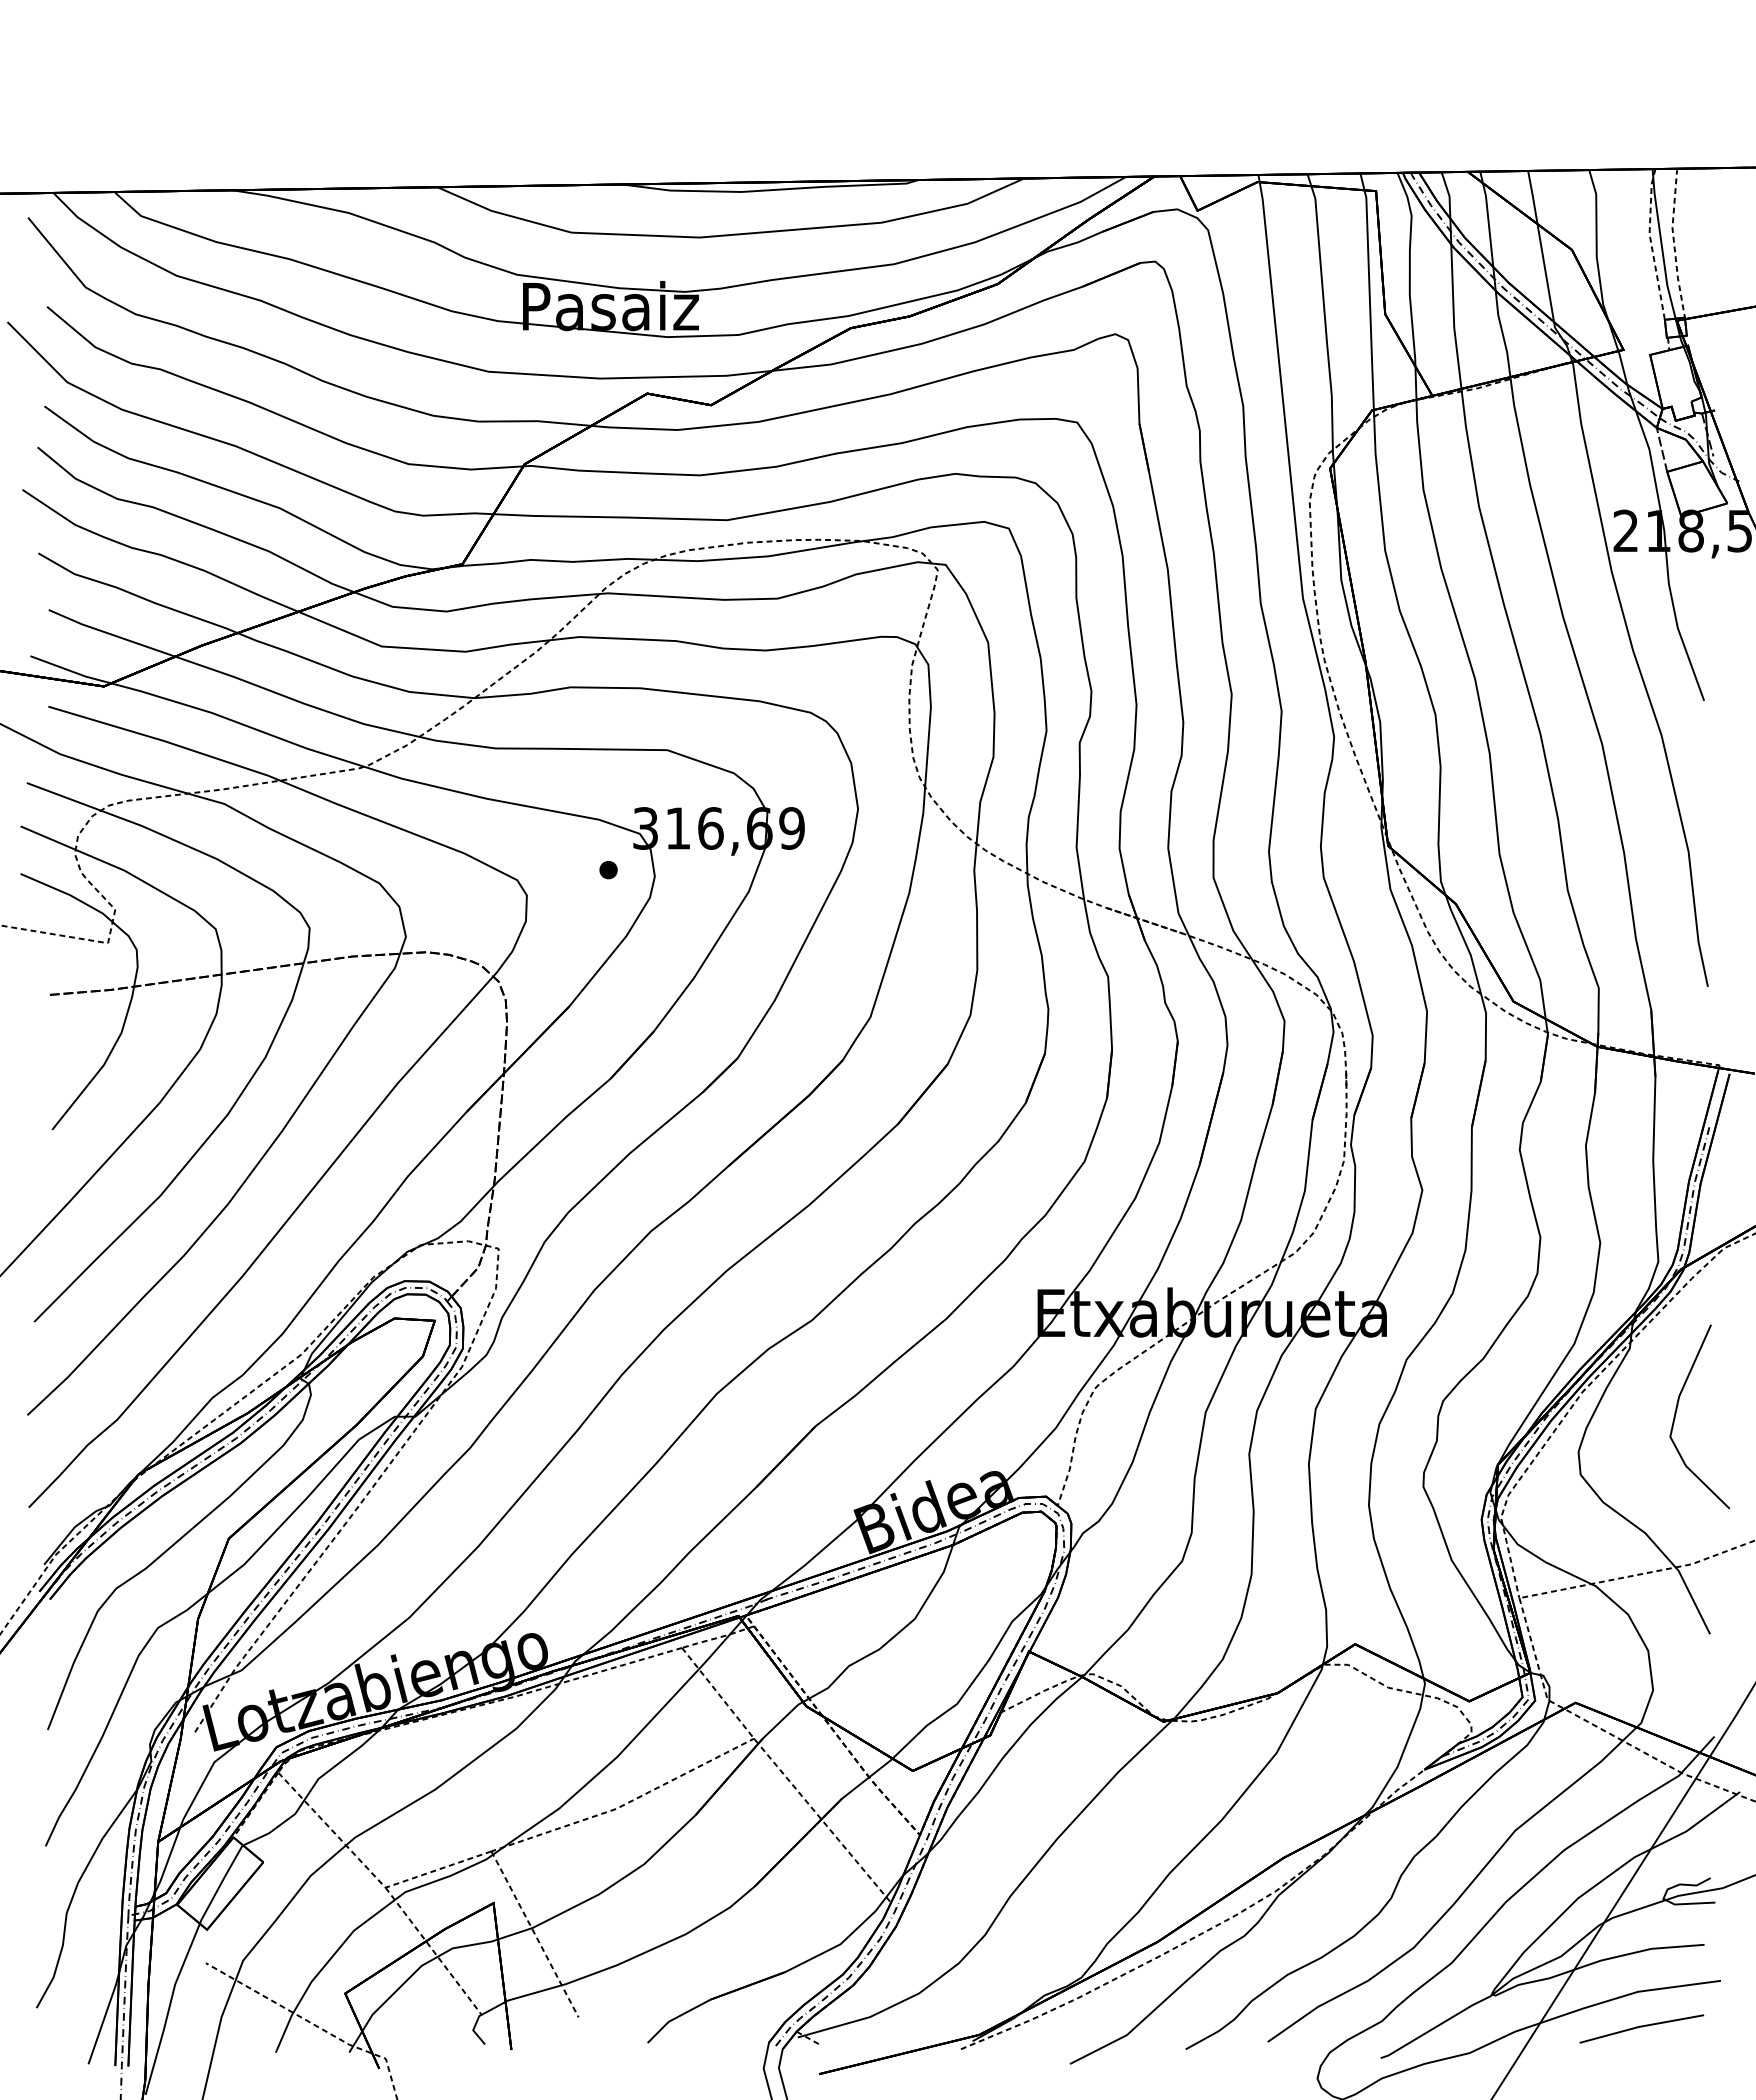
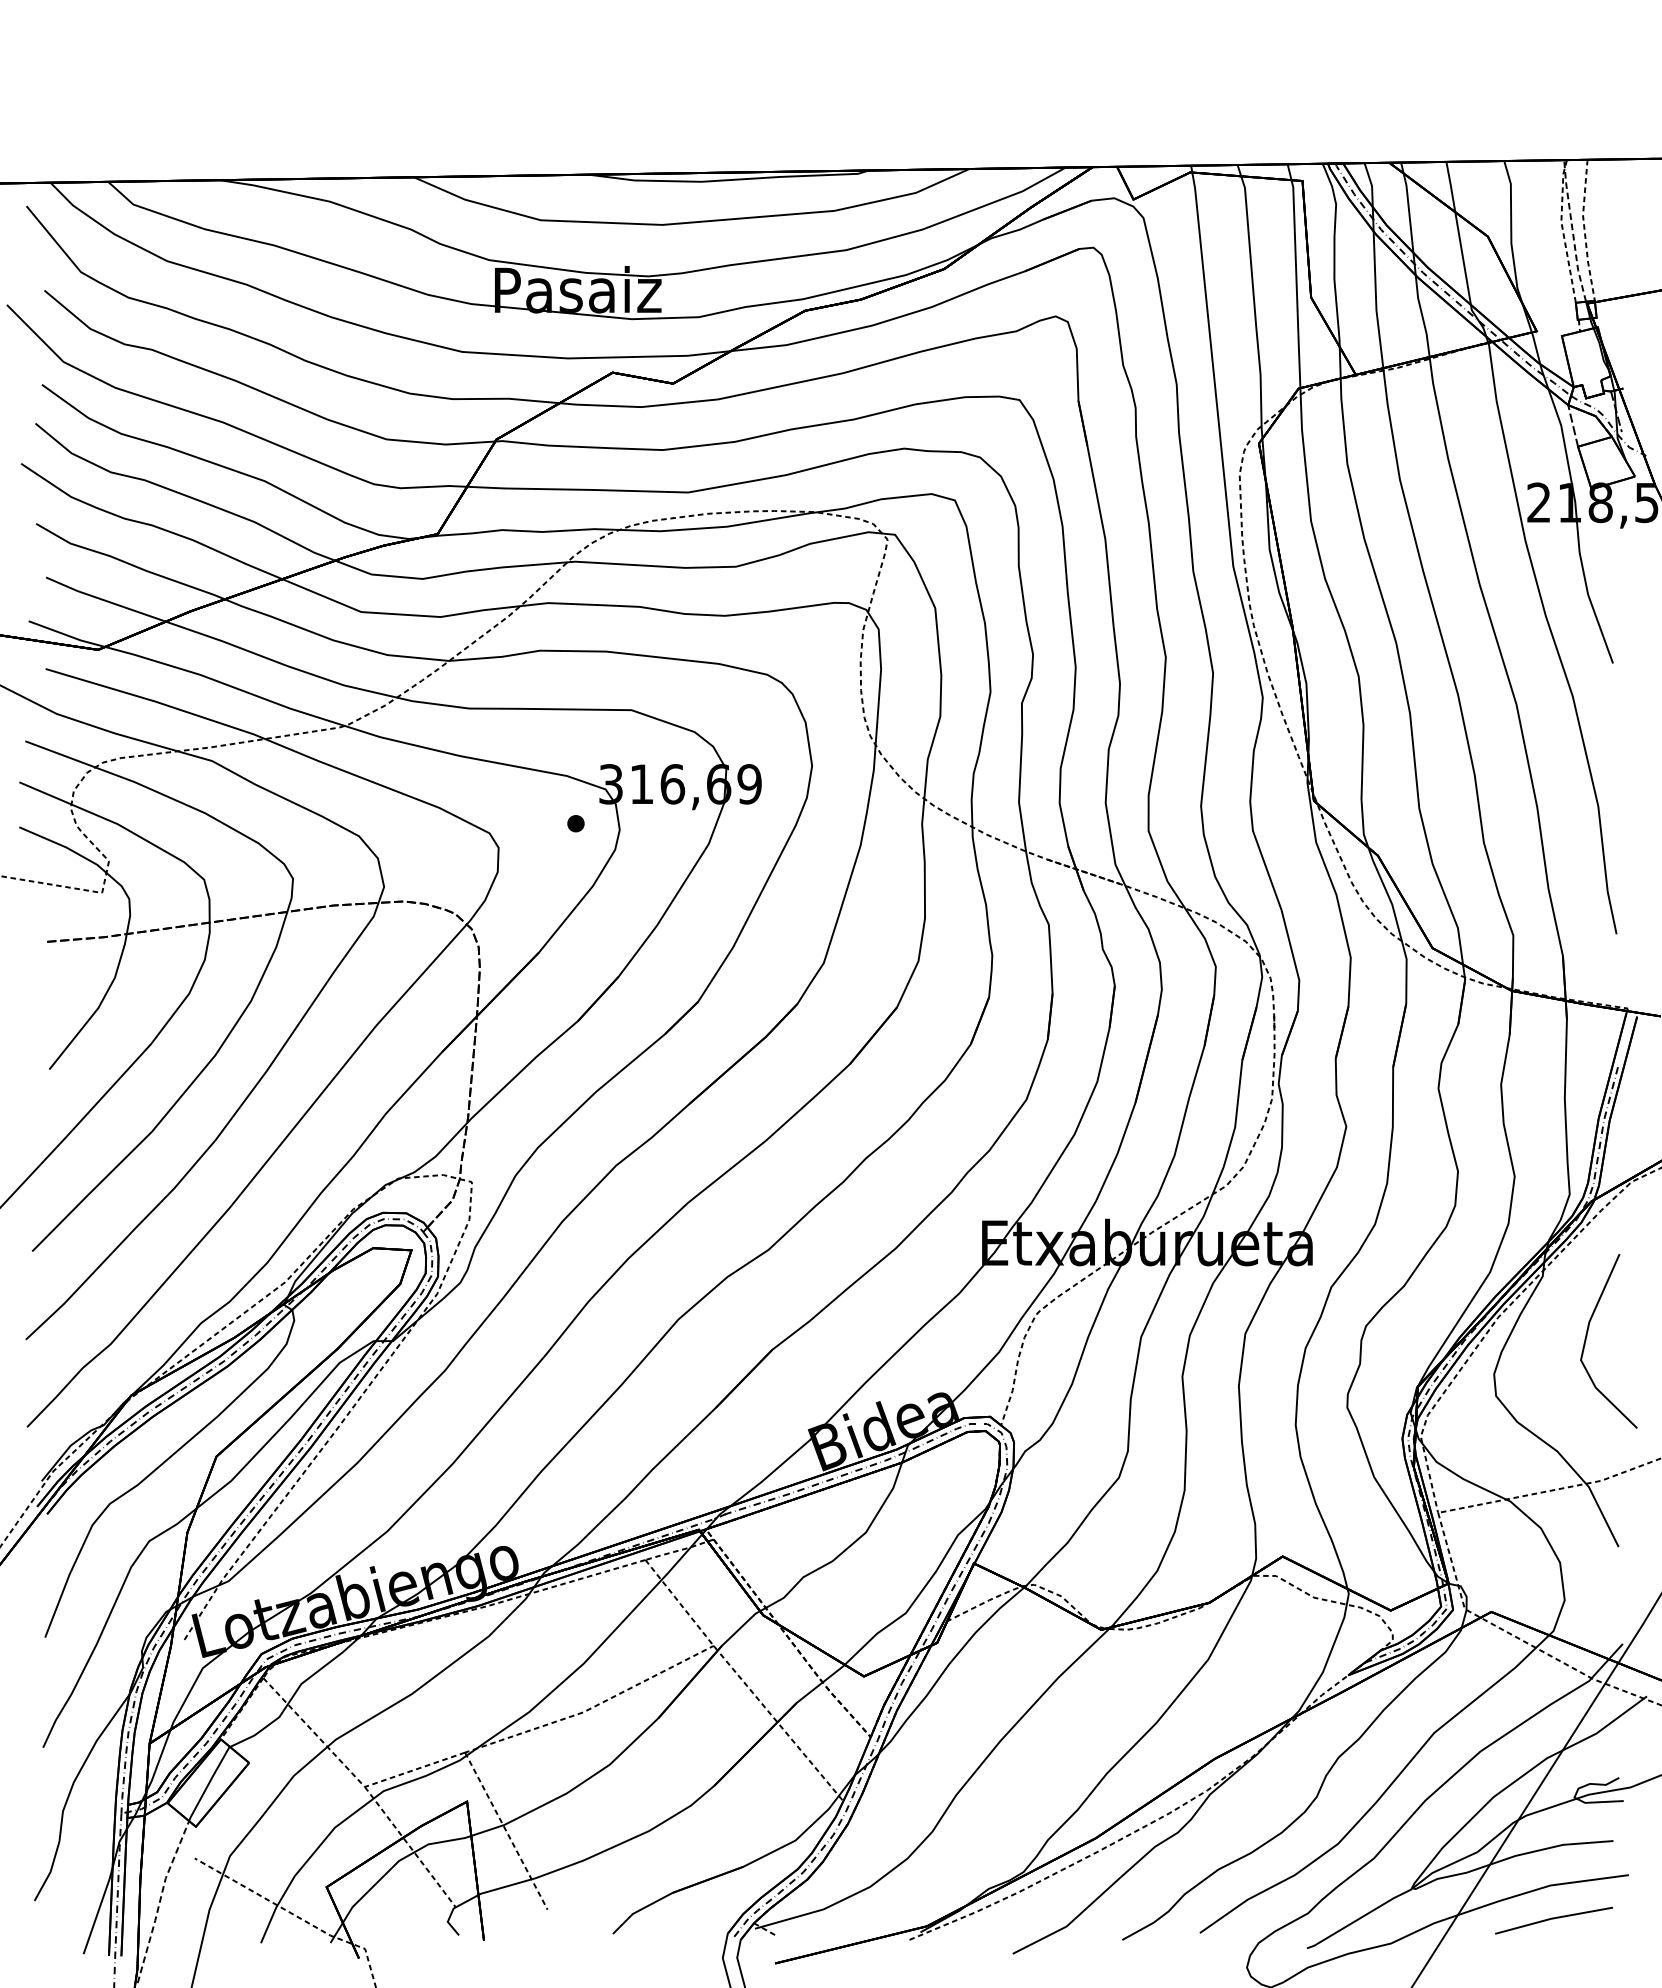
line: (1661, 243) -> (1572, 230), solid -> dashed
line: (169, 2007) -> (160, 1900), solid -> dashed

